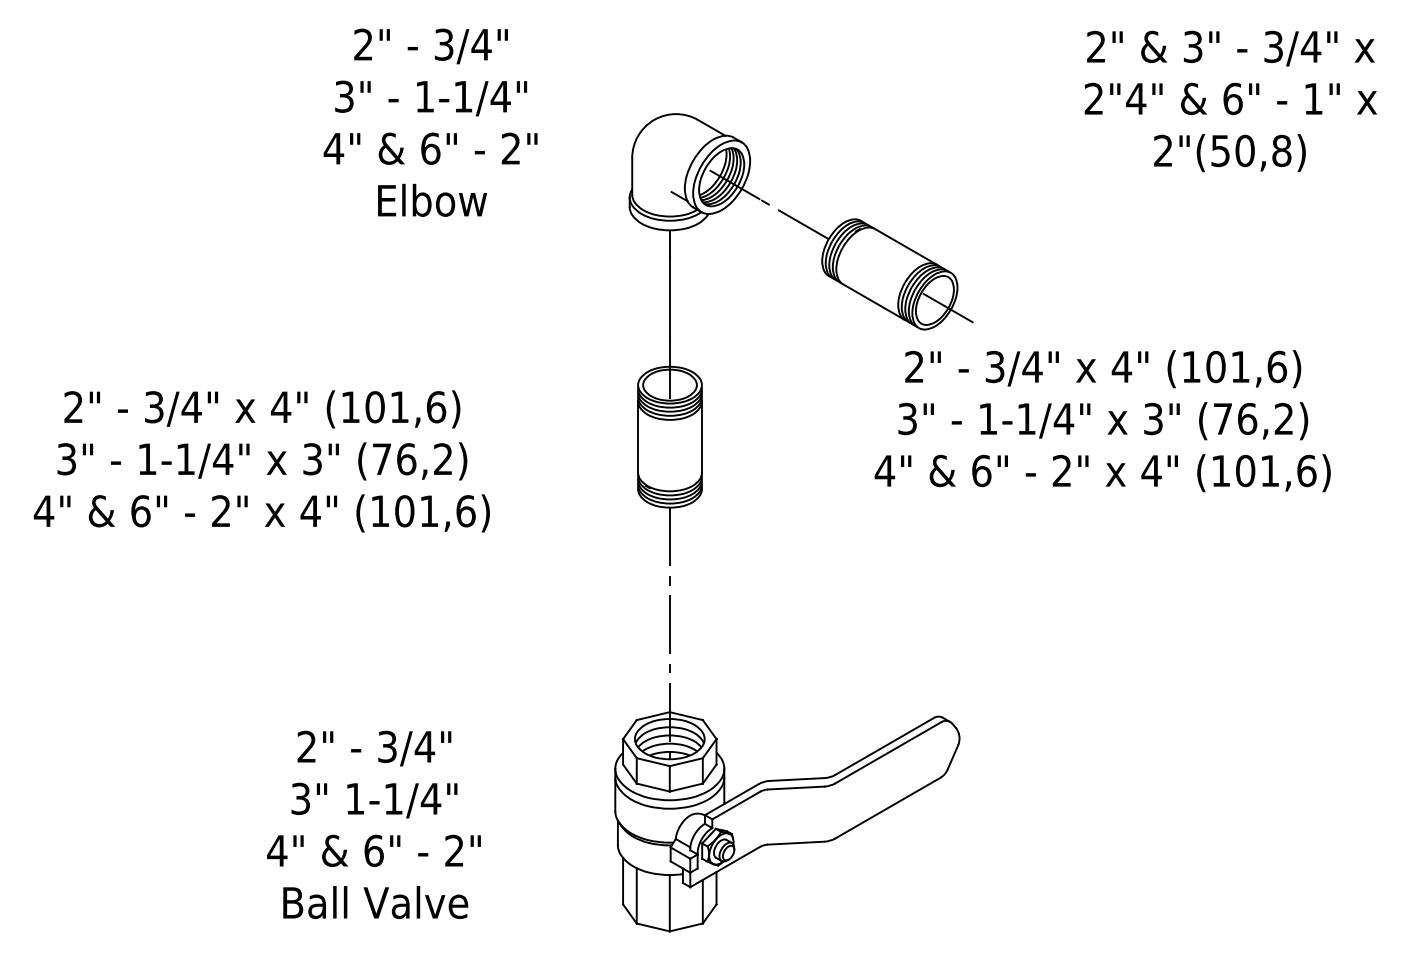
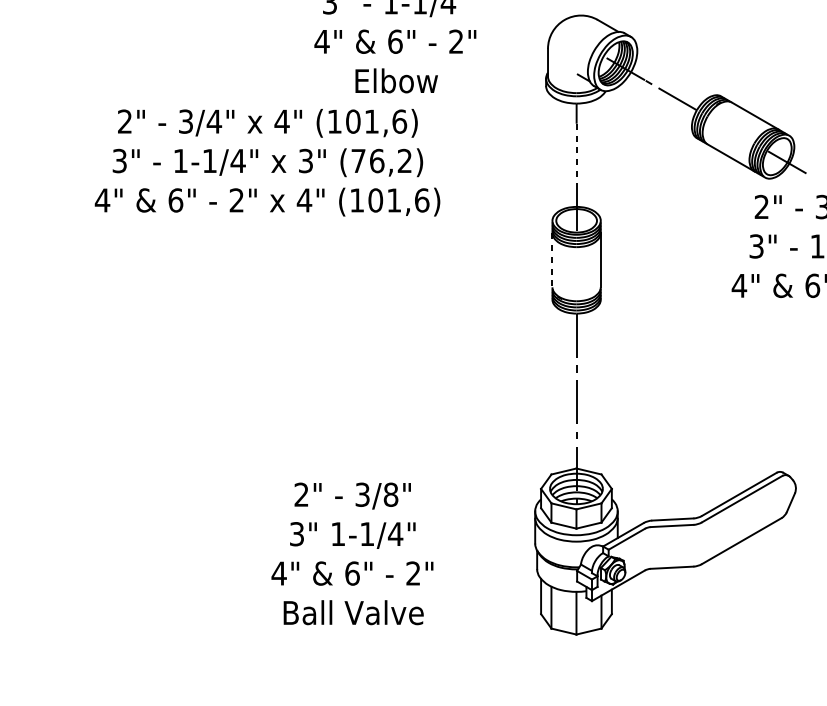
line: (669, 298) -> (576, 155), solid -> dashed
line: (638, 437) -> (552, 260), solid -> dashed
text: (261, 461) -> (267, 162), moved
text: (424, 746) -> (390, 494), 3/4" -> 3/8"

